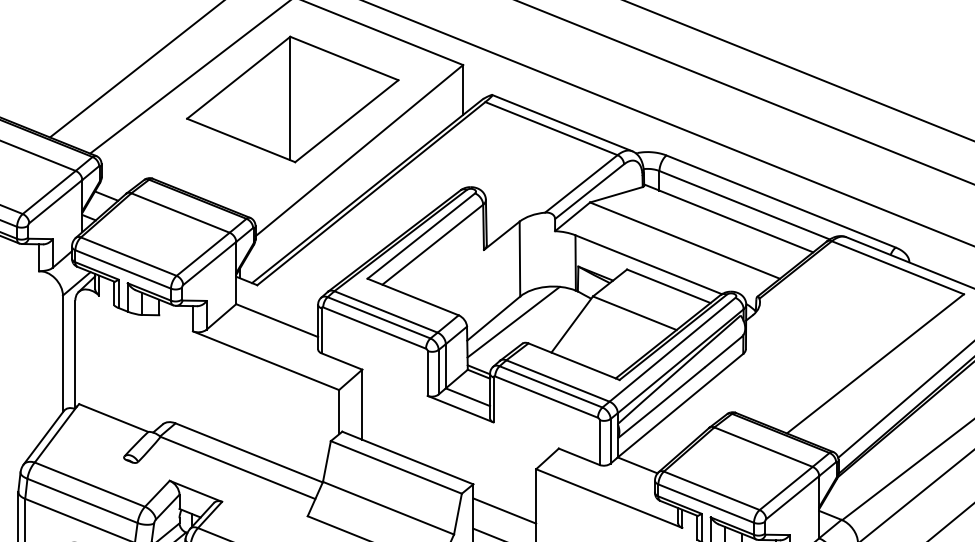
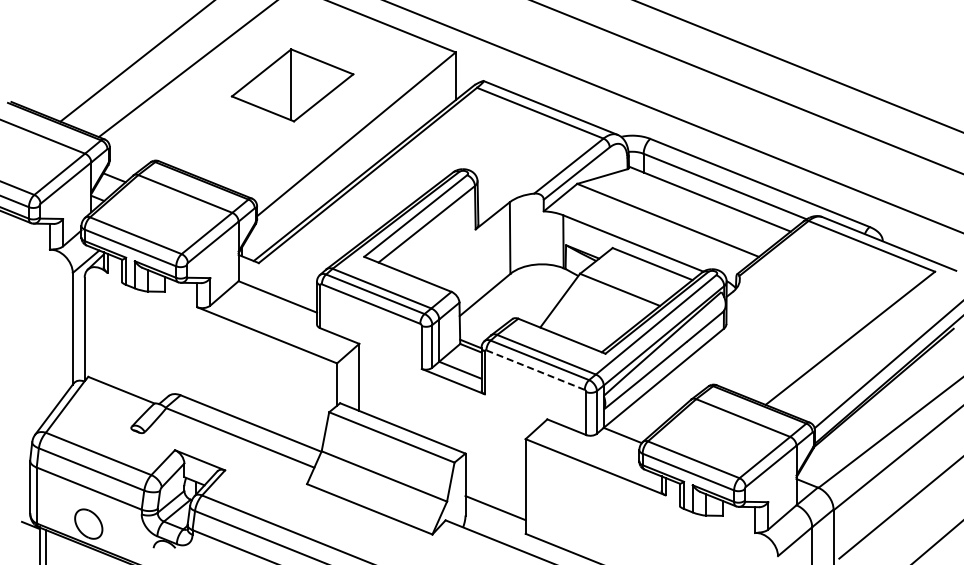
part: (292, 99) -> (292, 85), size x0.6
line: (514, 322) -> (504, 298), removed
line: (546, 396) -> (535, 369), solid -> dashed
line: (504, 511) -> (495, 479), removed

